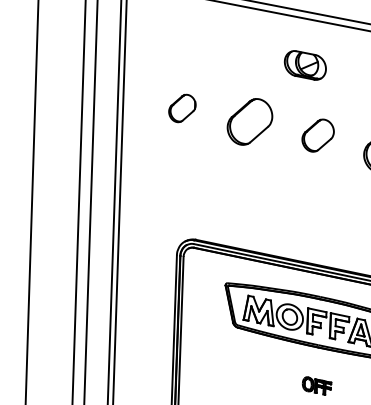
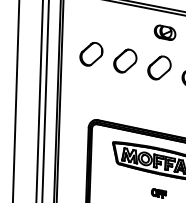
part: (304, 64) -> (164, 32), moved
part: (182, 108) -> (91, 54), size x1.67
part: (318, 134) -> (159, 67), size x1.43

